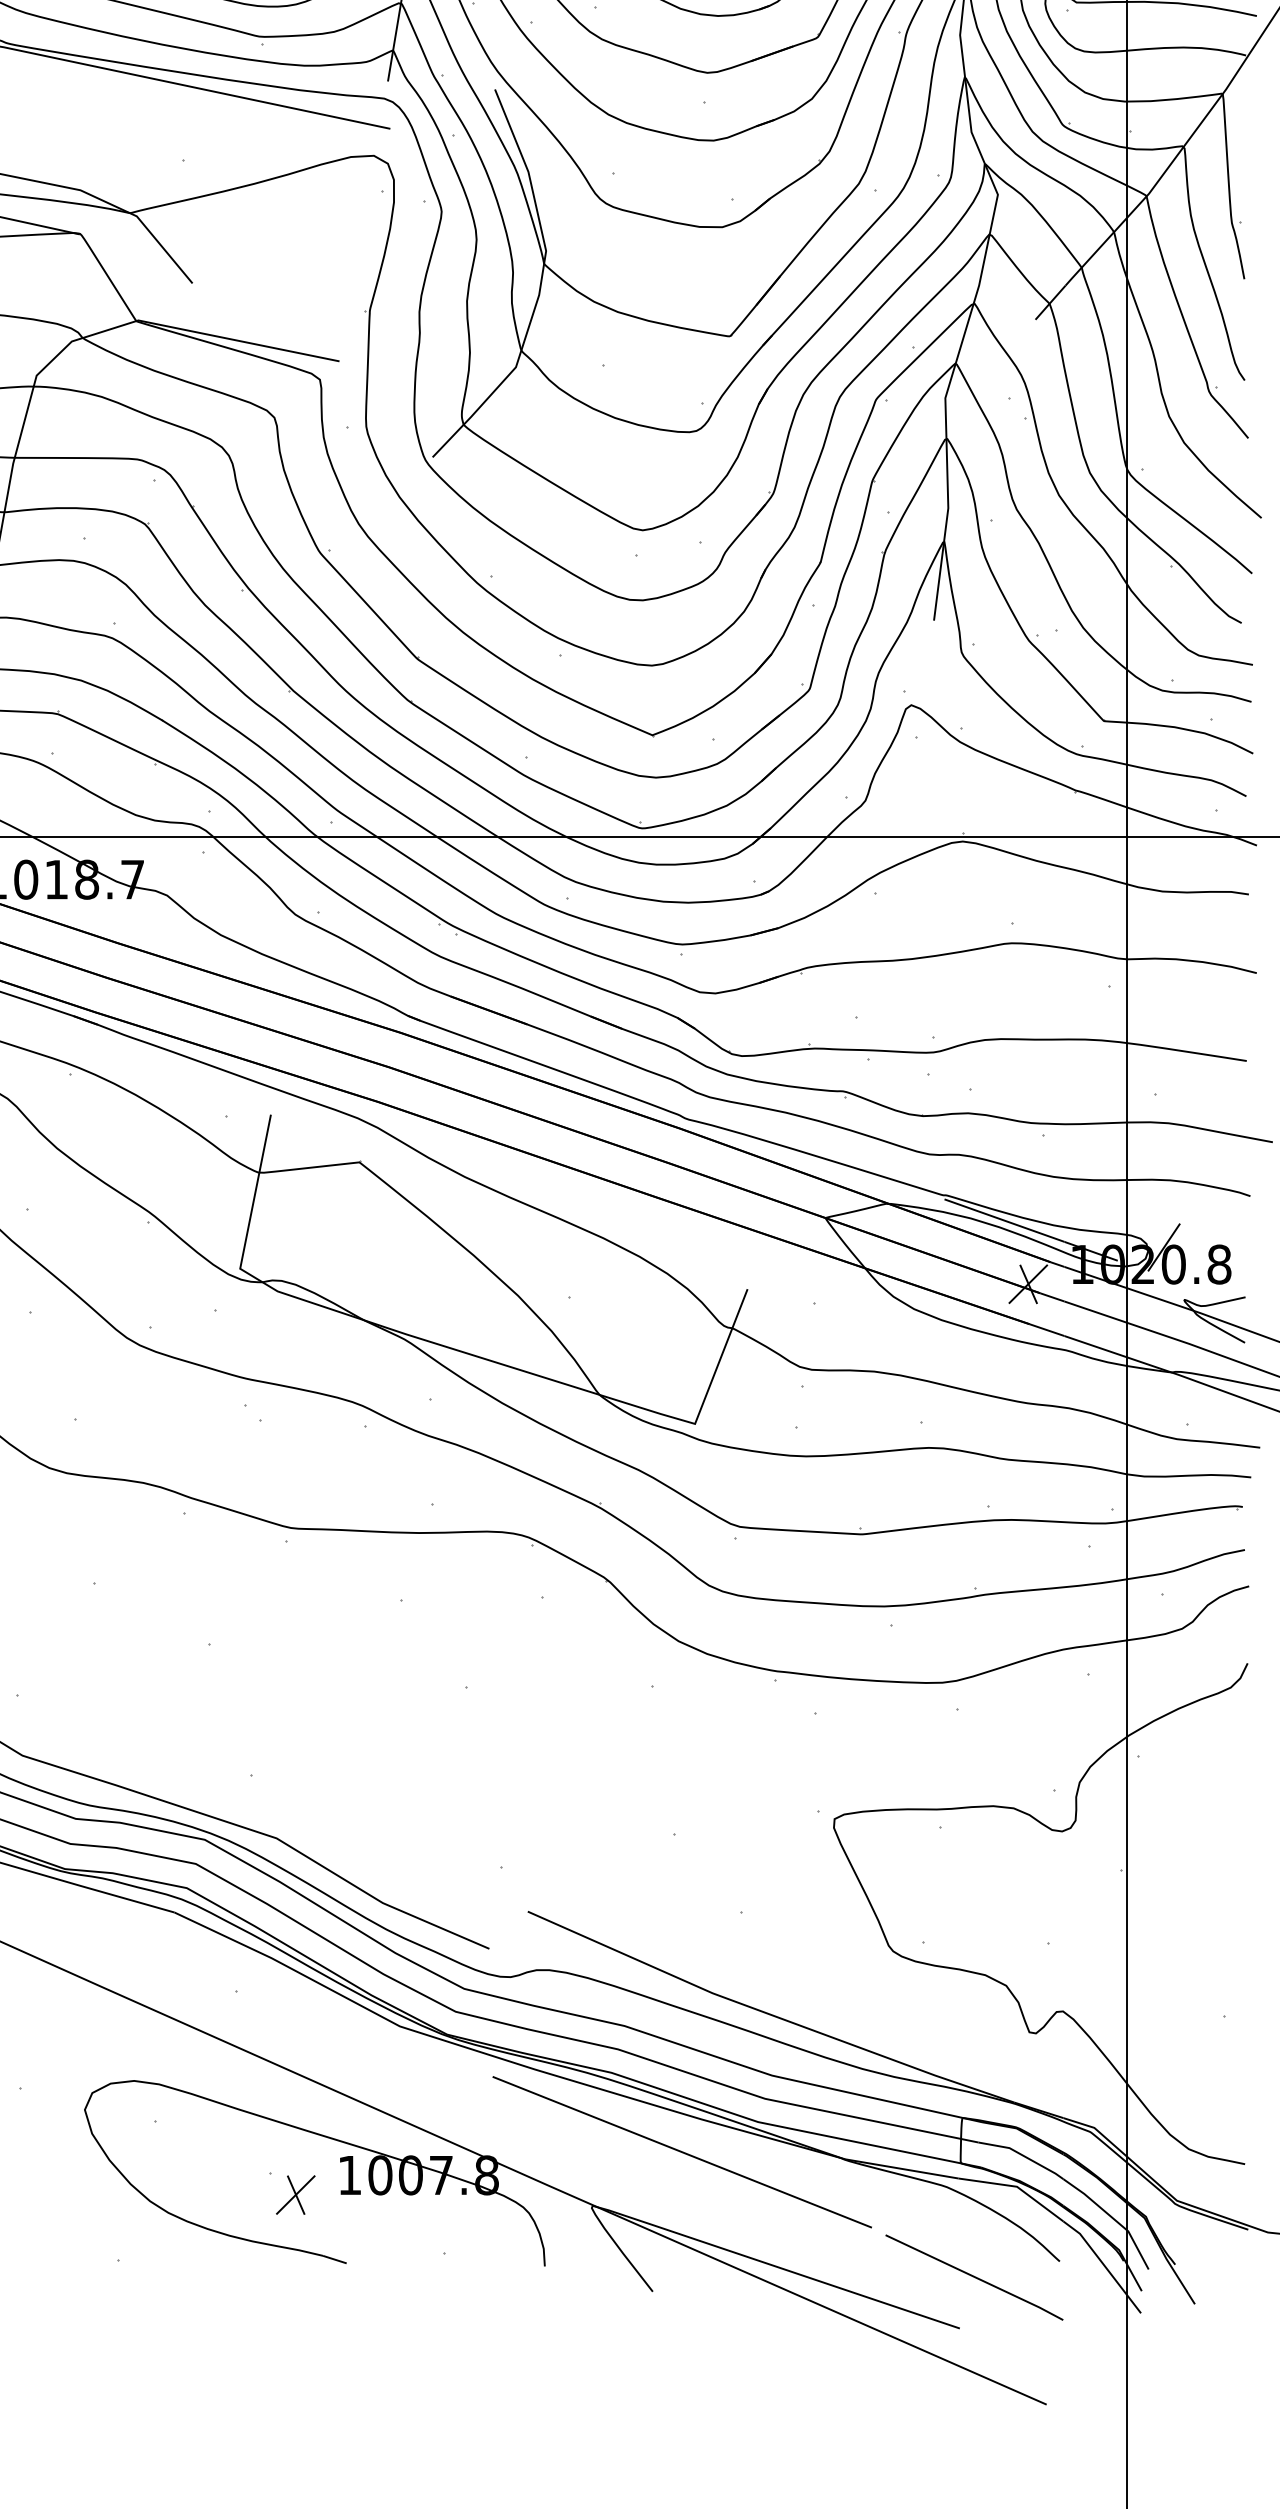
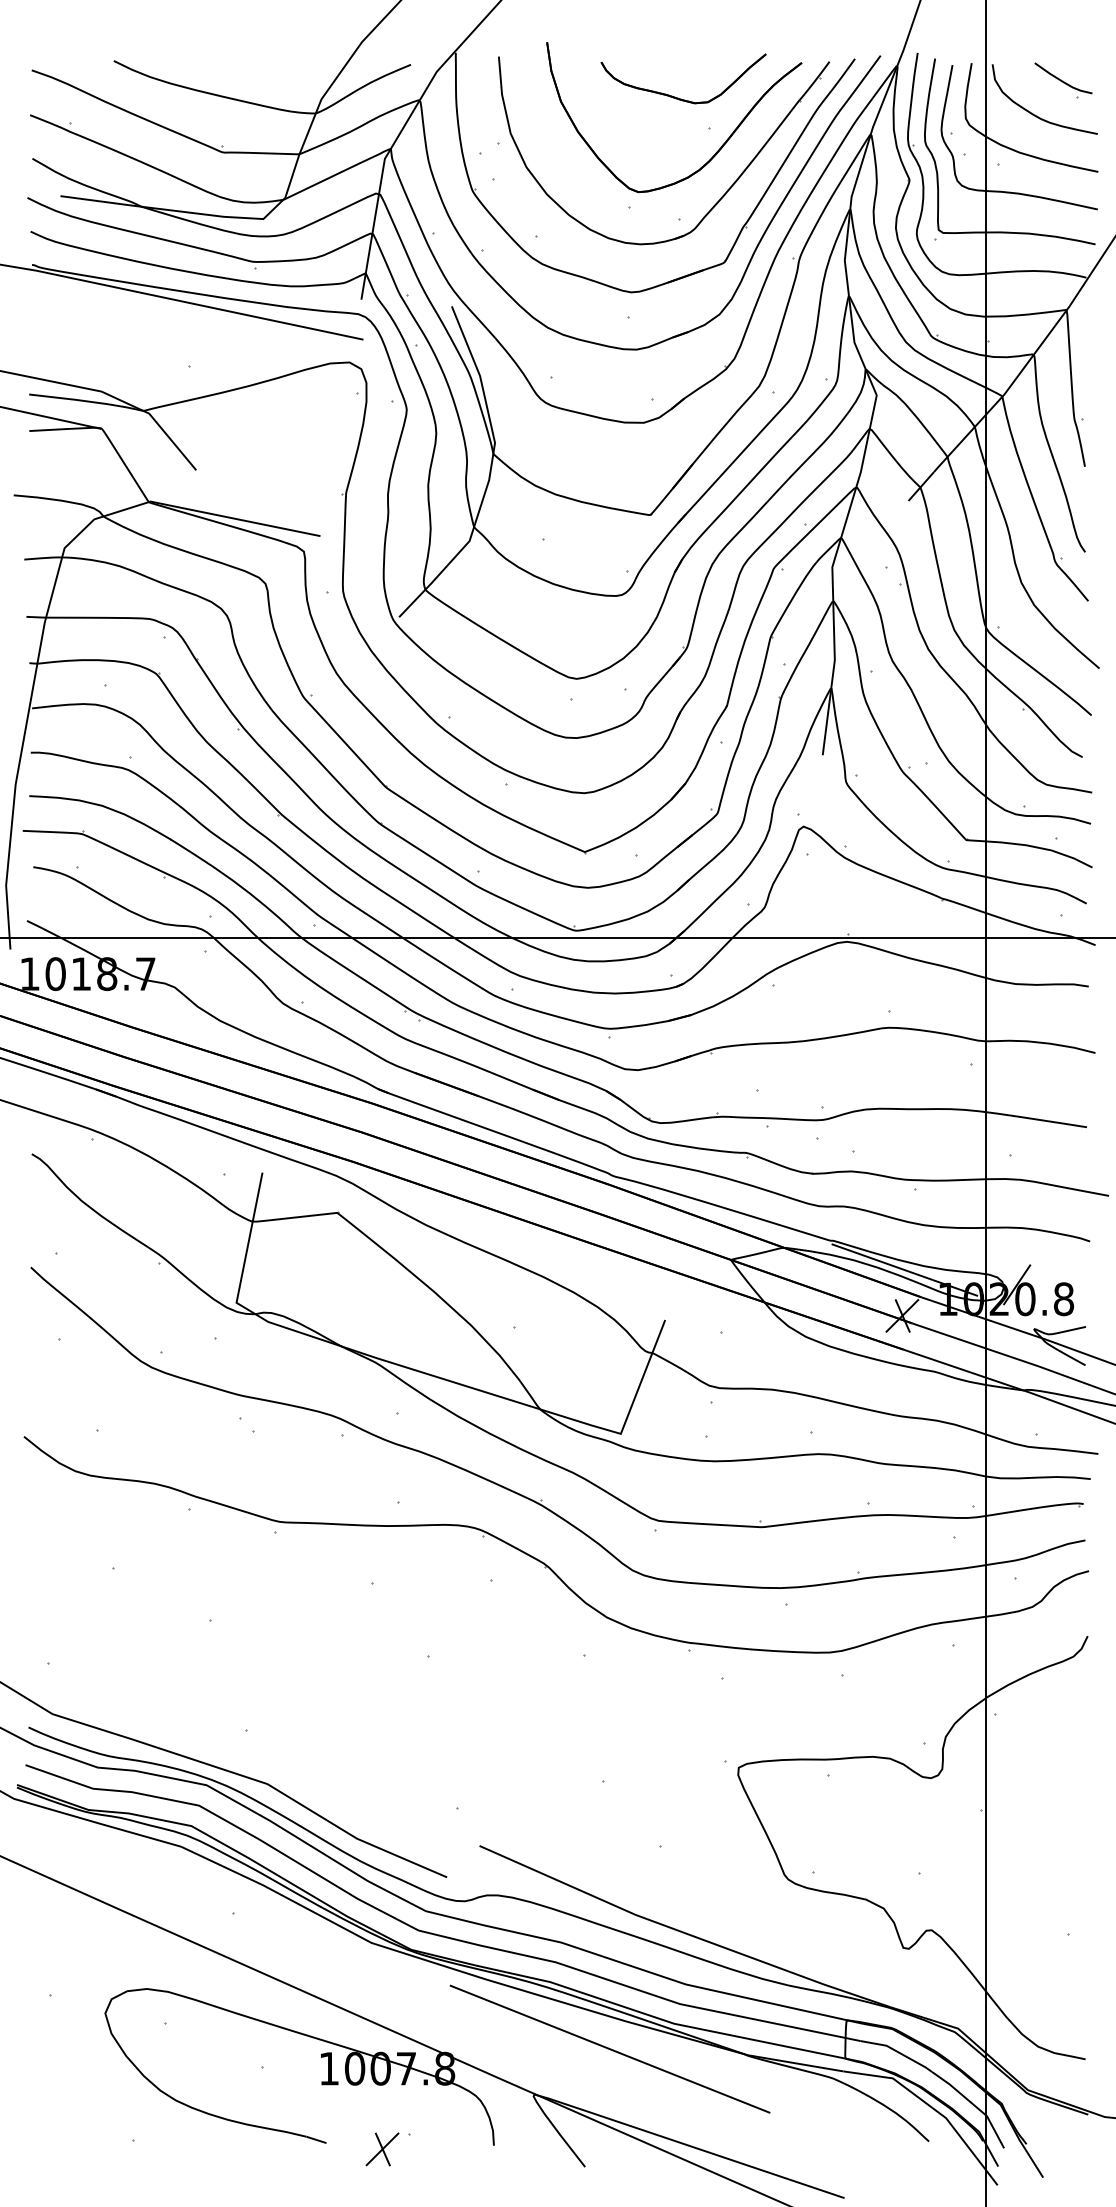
part: (295, 2195) -> (382, 2149), moved
line: (973, 2276) -> (856, 2154), removed

